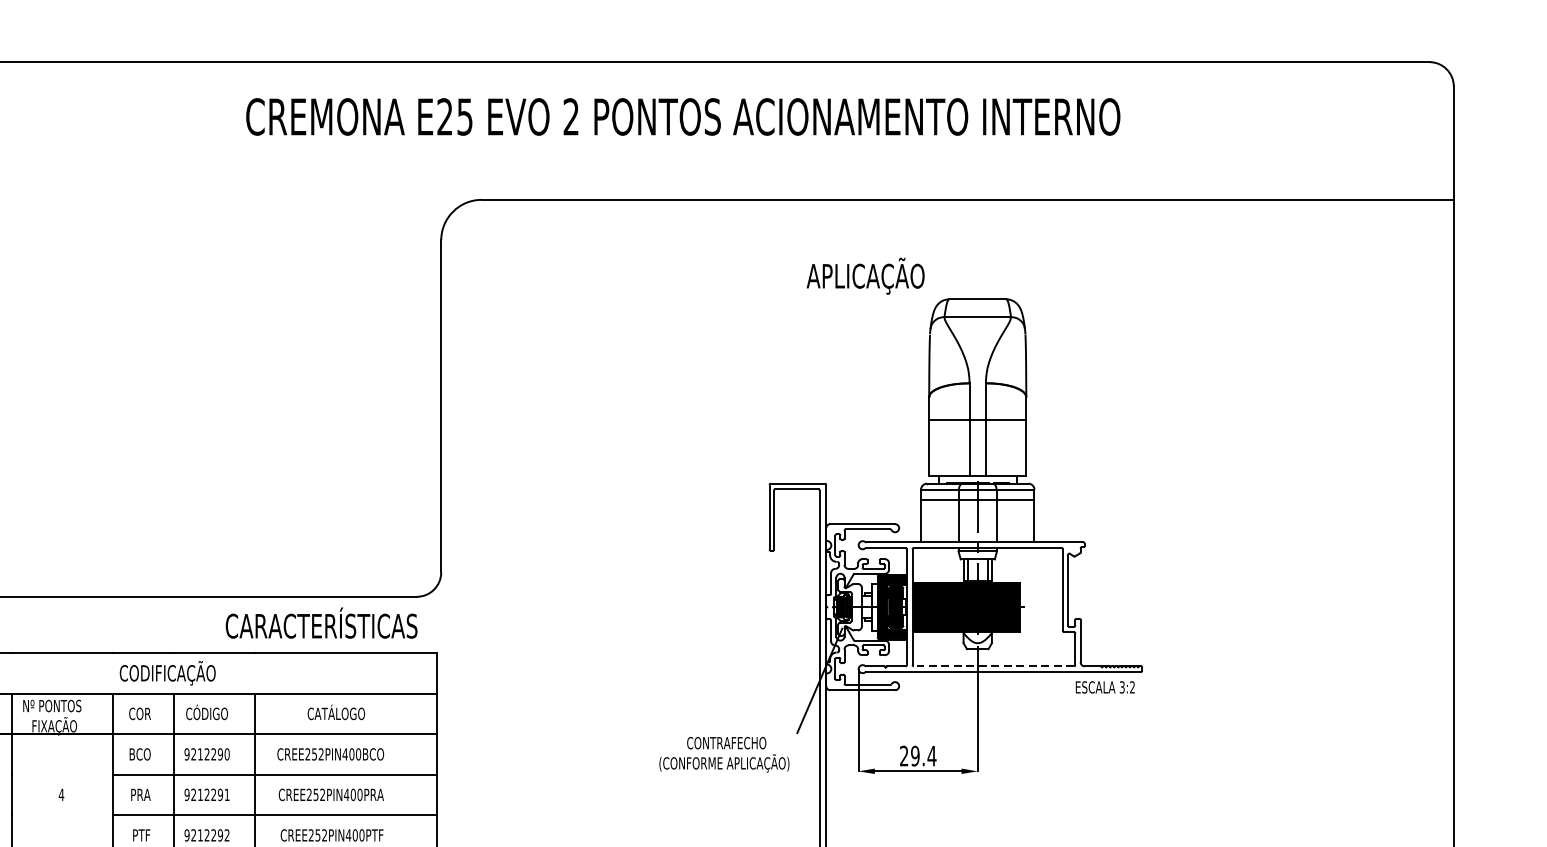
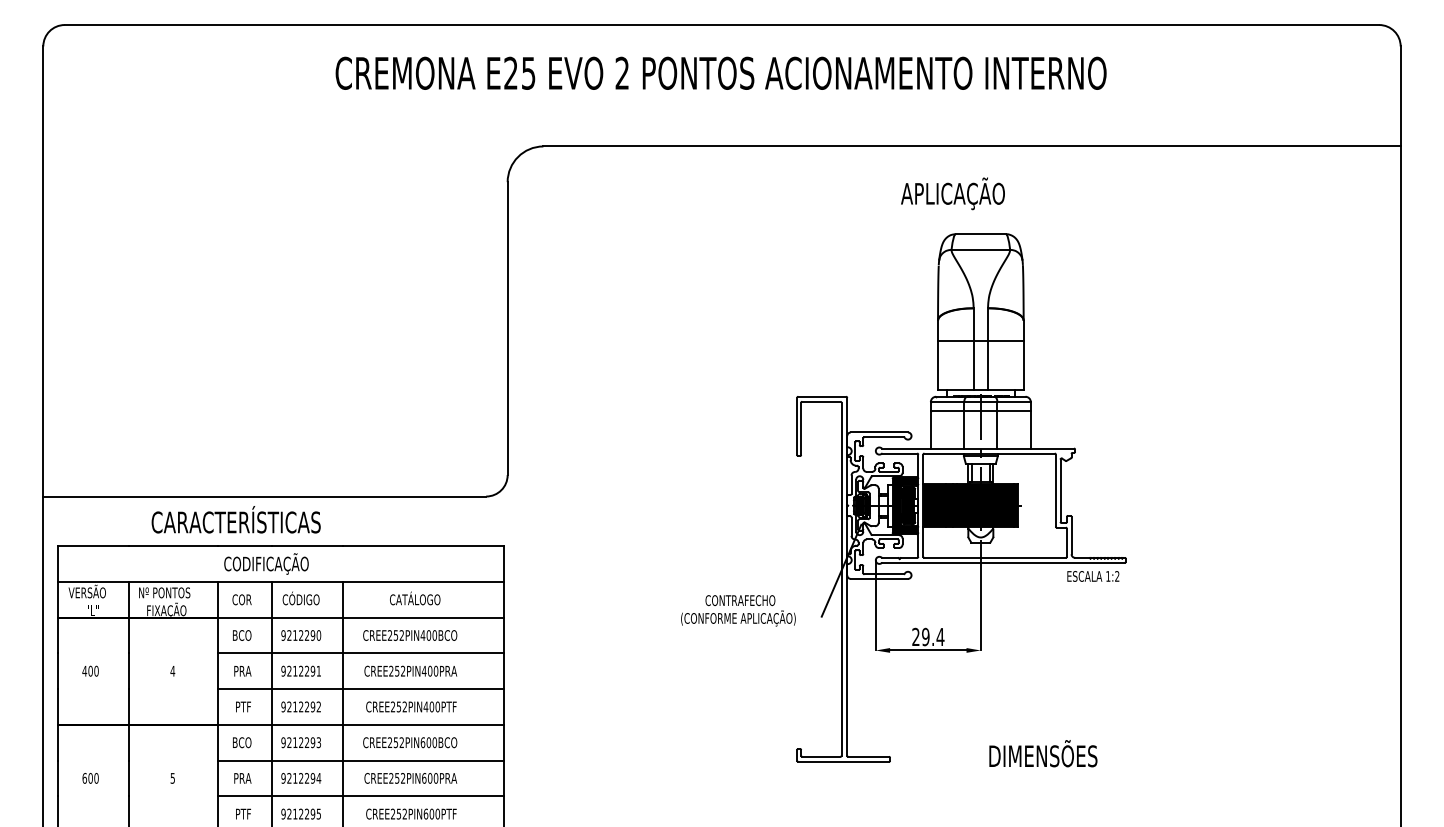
text: (865, 275) -> (952, 193), moved
text: (320, 622) -> (235, 519), moved
line: (994, 665) -> (995, 557), dashed -> solid
text: (1122, 687) -> (1108, 576), 3:2 -> 1:2
text: (724, 754) -> (738, 610), moved

